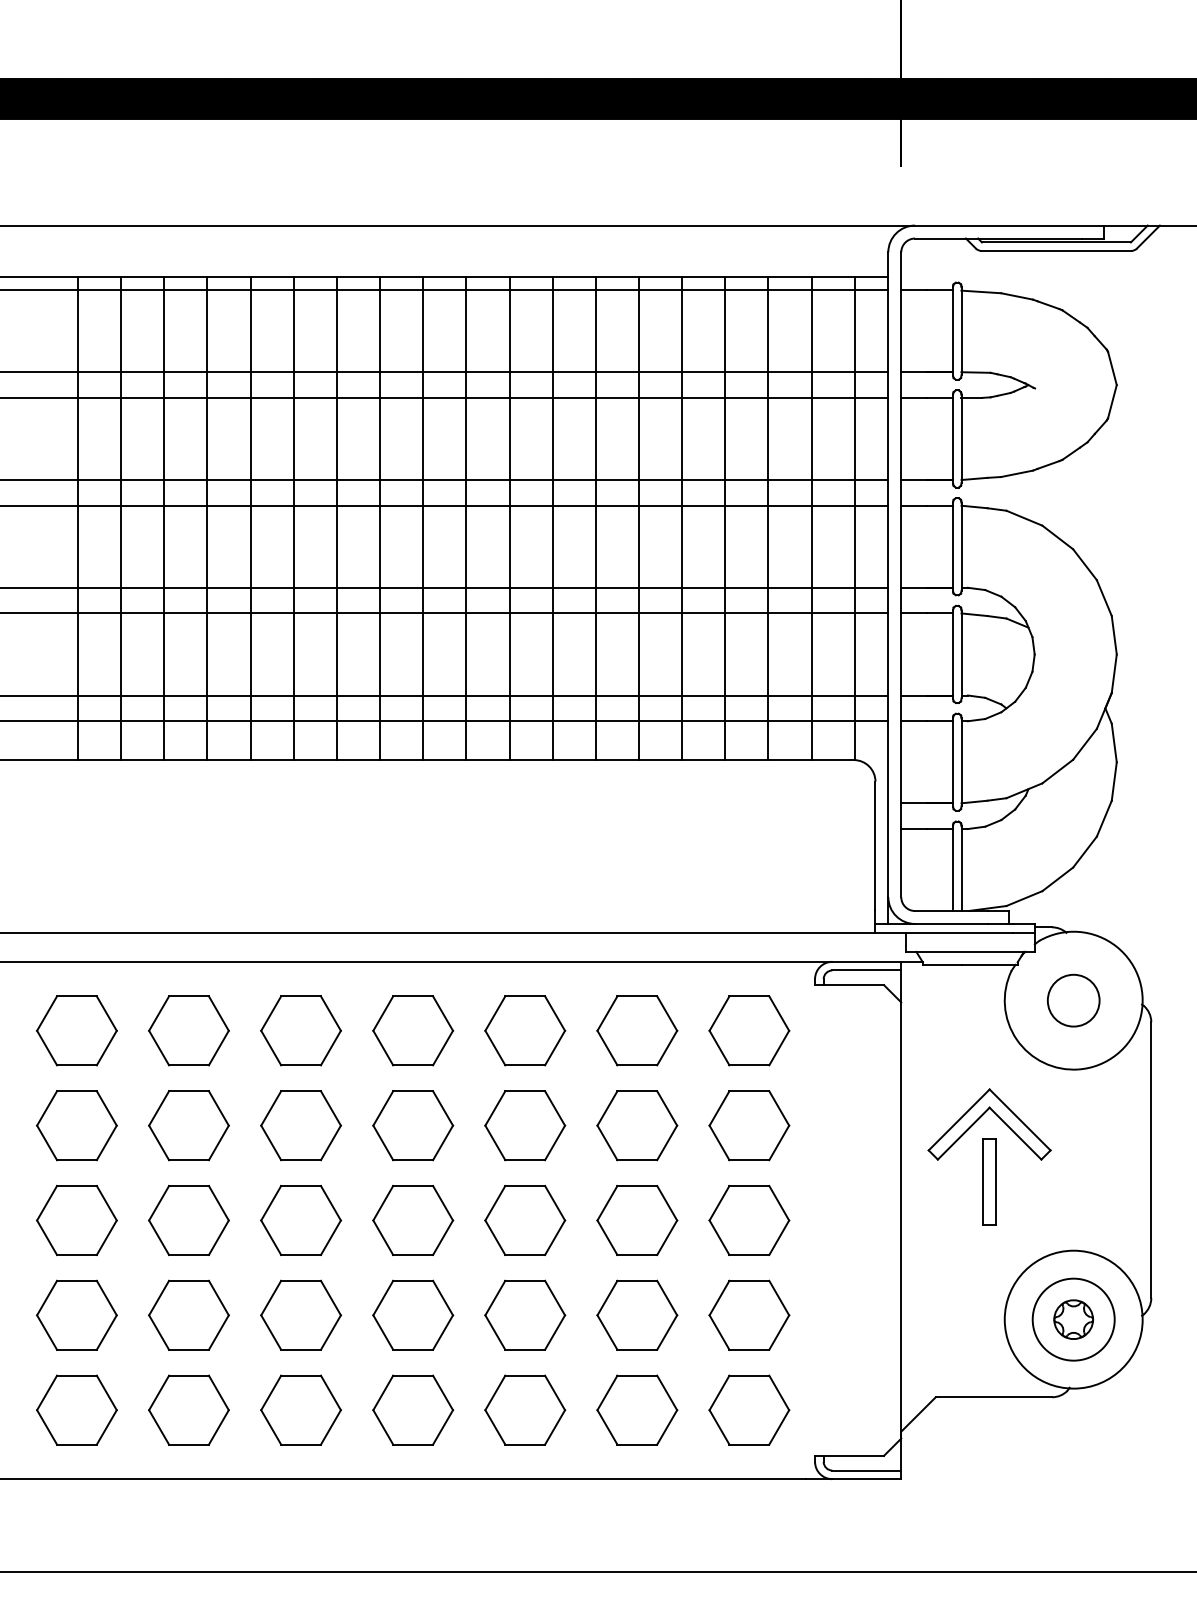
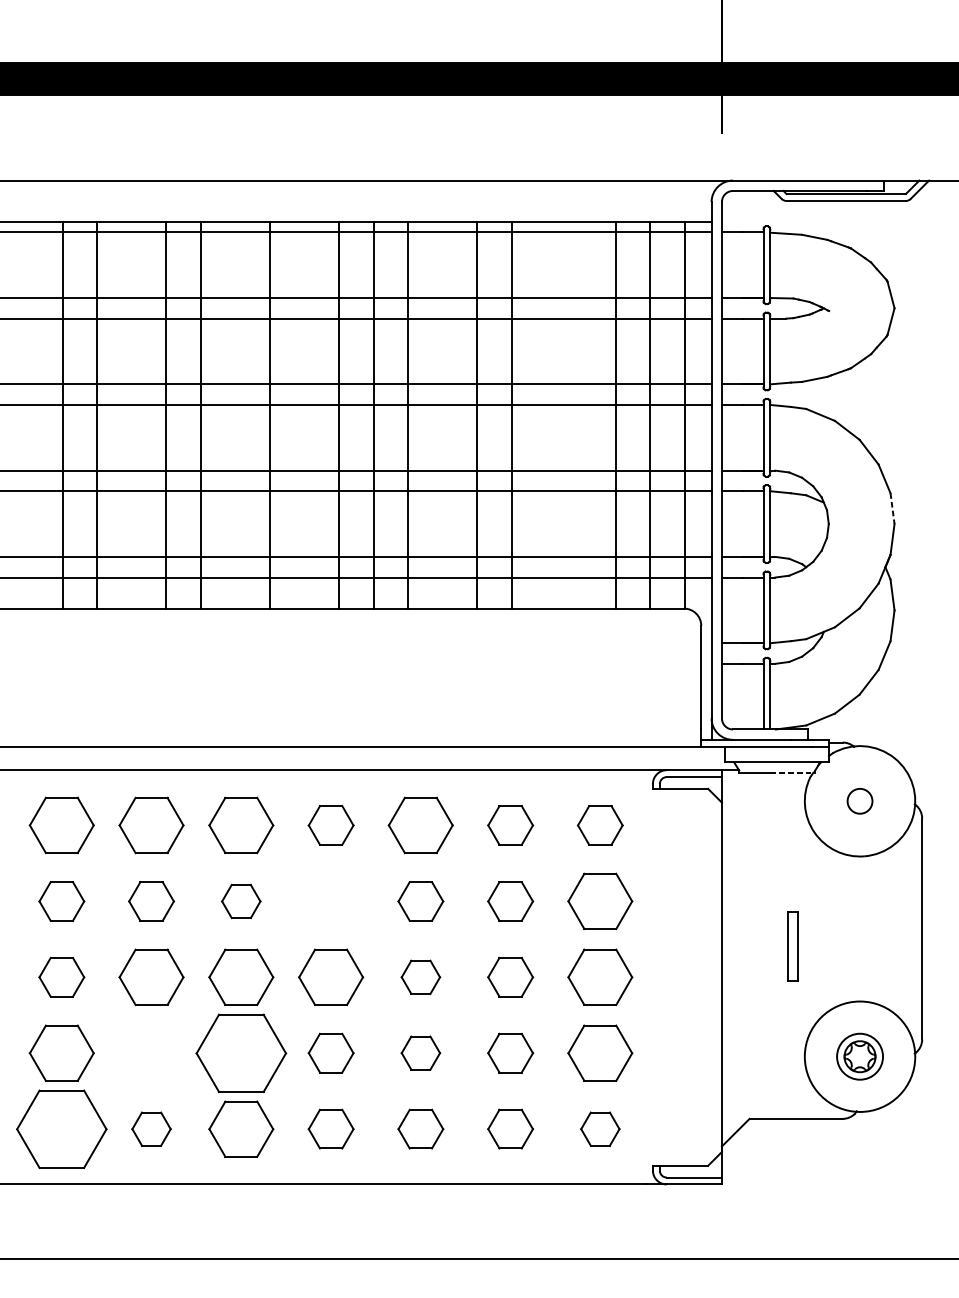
line: (164, 518) -> (131, 415), removed
line: (293, 518) -> (235, 415), removed
line: (380, 518) -> (304, 415), removed
line: (552, 518) -> (442, 415), removed
line: (682, 518) -> (546, 415), removed
line: (725, 518) -> (581, 415), removed
line: (1114, 635) -> (892, 508), solid -> dashed
line: (989, 964) -> (792, 772), solid -> dashed
circle: (1073, 1000) -> (859, 801), size x0.6
part: (413, 1030) -> (331, 825), size x0.7
part: (637, 1030) -> (510, 825), size x0.7
part: (749, 1030) -> (600, 825), size x0.7
part: (982, 1116) -> (787, 894), removed
part: (76, 1125) -> (61, 901), size x0.7
part: (188, 1125) -> (151, 901), size x0.7
part: (300, 1125) -> (240, 901), size x0.6
part: (413, 1125) -> (331, 901), removed
part: (525, 1125) -> (421, 901), size x0.7
part: (637, 1125) -> (510, 901), size x0.7
part: (76, 1220) -> (61, 977), size x0.7
part: (525, 1220) -> (421, 977), size x0.6
part: (637, 1220) -> (510, 977), size x0.7
part: (188, 1314) -> (151, 1052), removed
part: (300, 1314) -> (240, 1052), size x1.4
part: (413, 1314) -> (331, 1052), size x0.7
part: (525, 1314) -> (421, 1052), size x0.6
part: (637, 1314) -> (510, 1052), size x0.7
circle: (1073, 1319) -> (859, 1056), size x0.7
part: (76, 1409) -> (61, 1128), size x1.4
part: (188, 1409) -> (151, 1128), size x0.6
part: (413, 1409) -> (331, 1128), size x0.7
part: (525, 1409) -> (421, 1128), size x0.7
part: (637, 1409) -> (510, 1128), size x0.7
part: (749, 1409) -> (600, 1128), size x0.6

